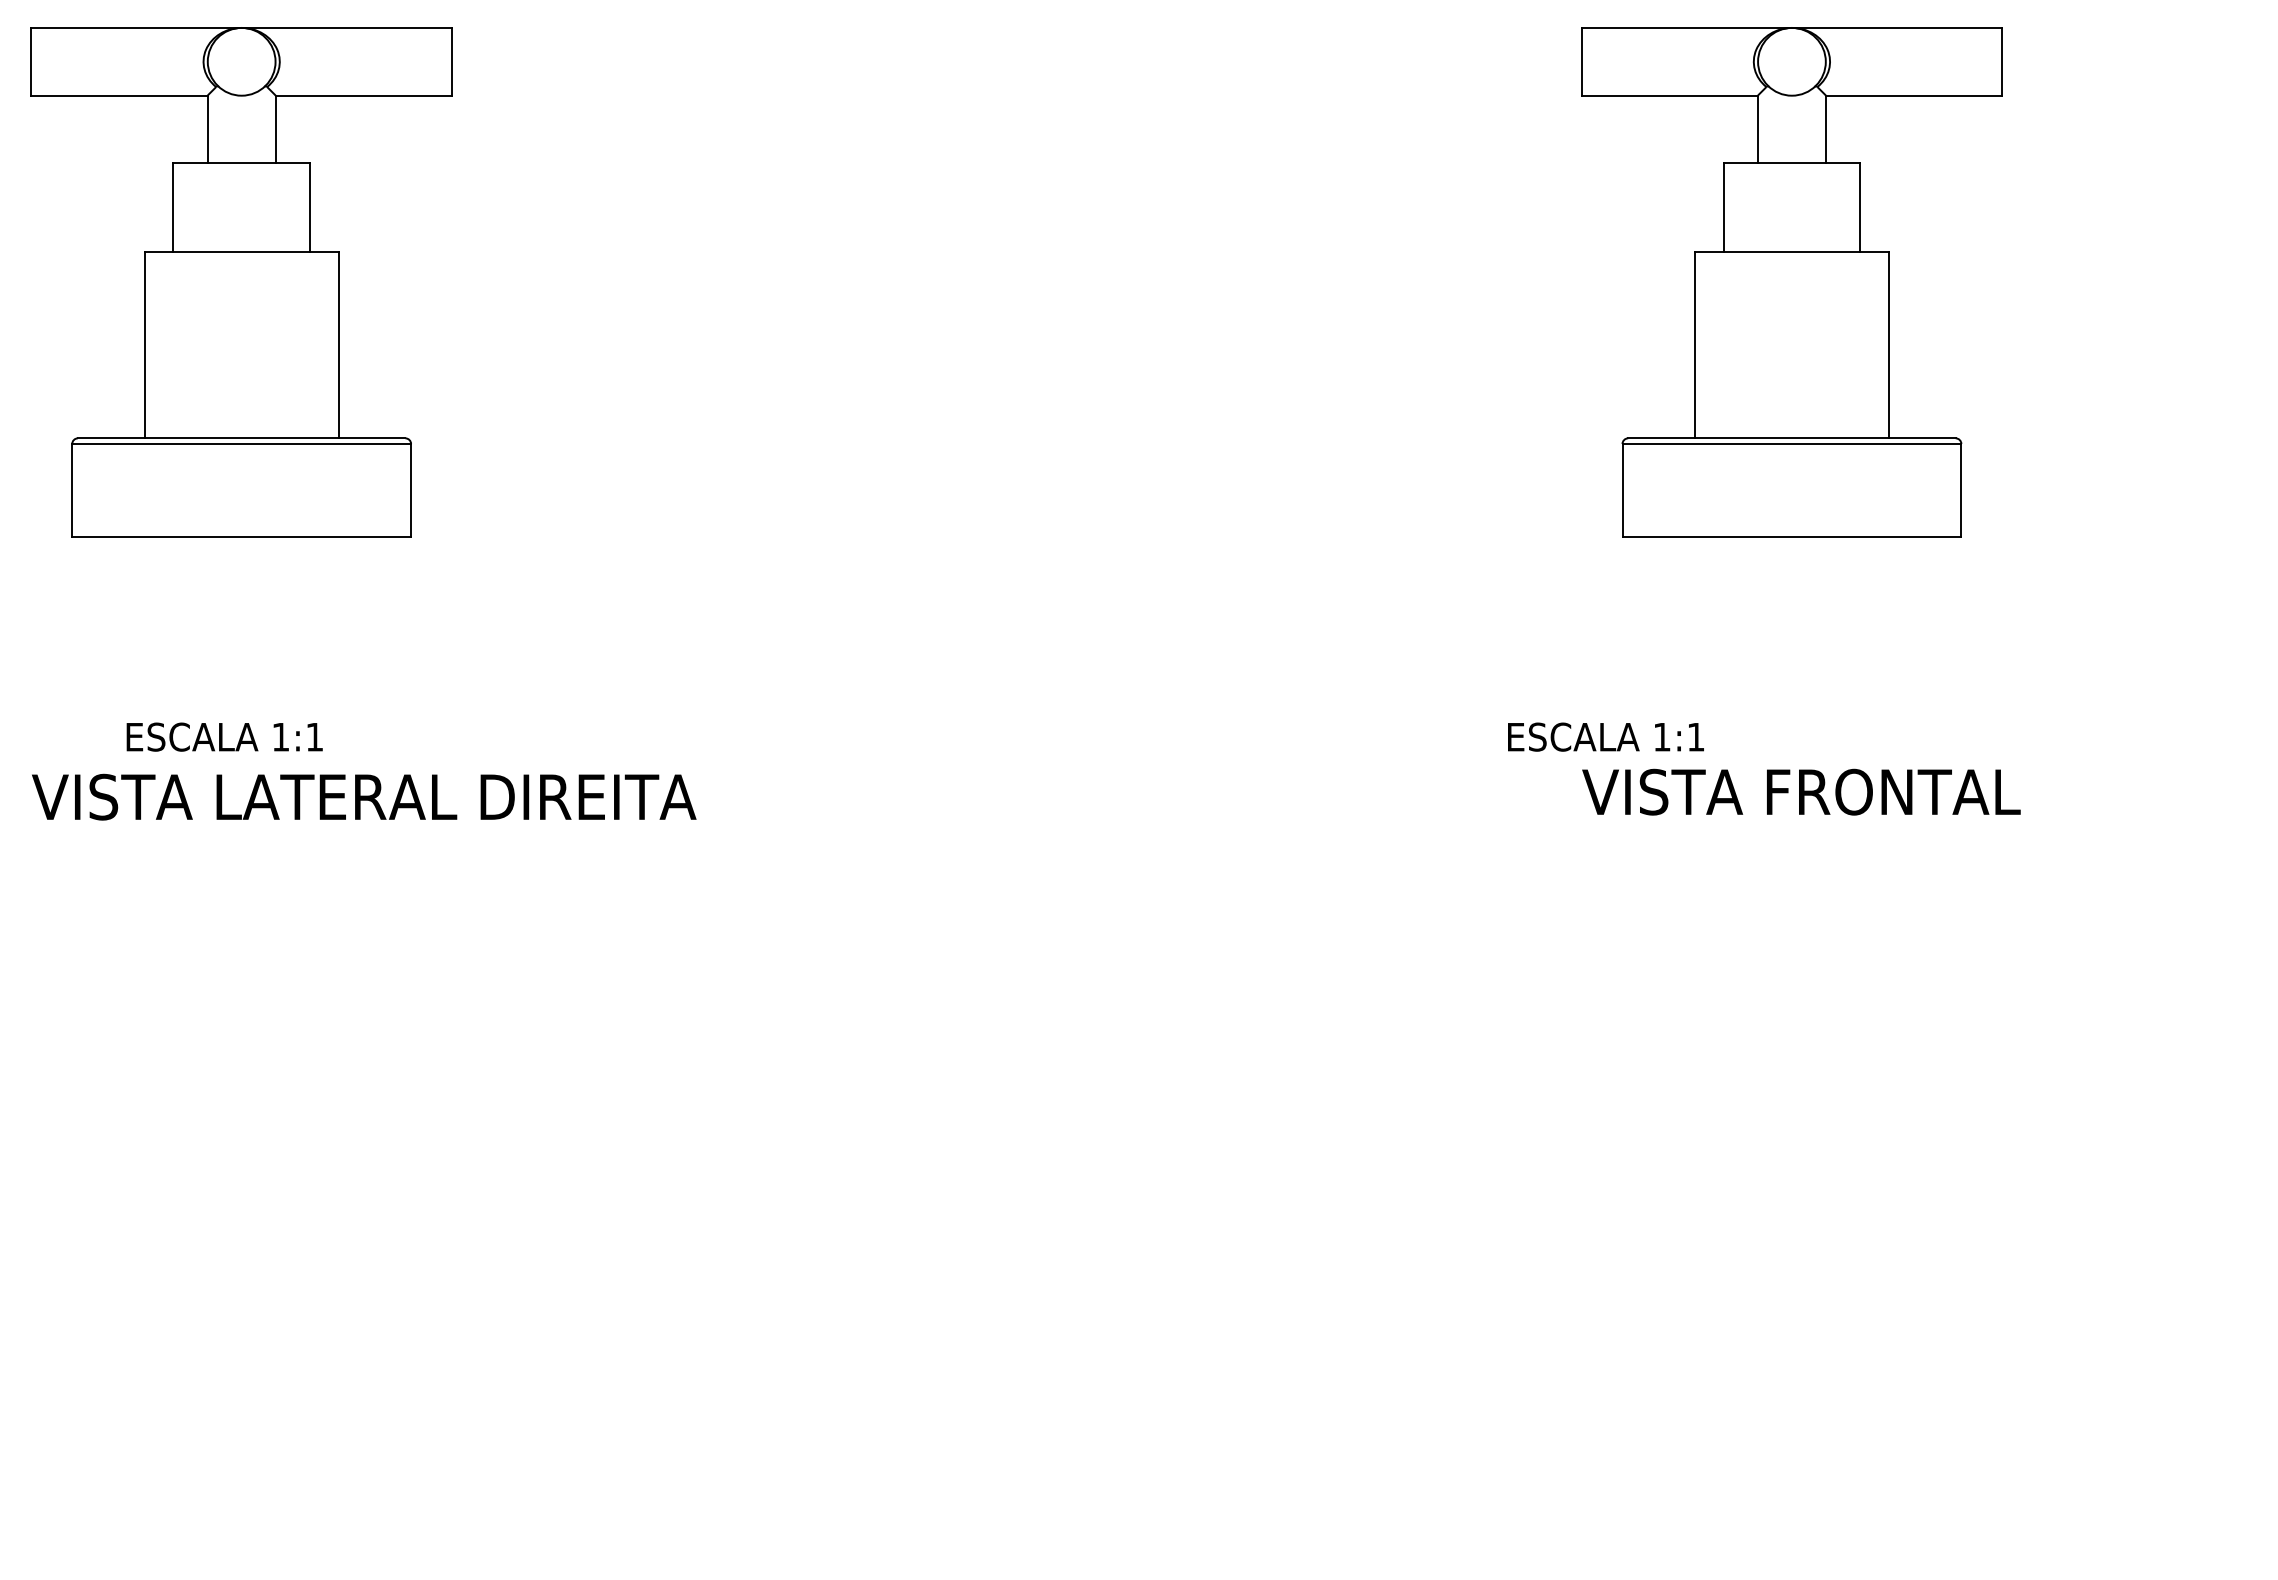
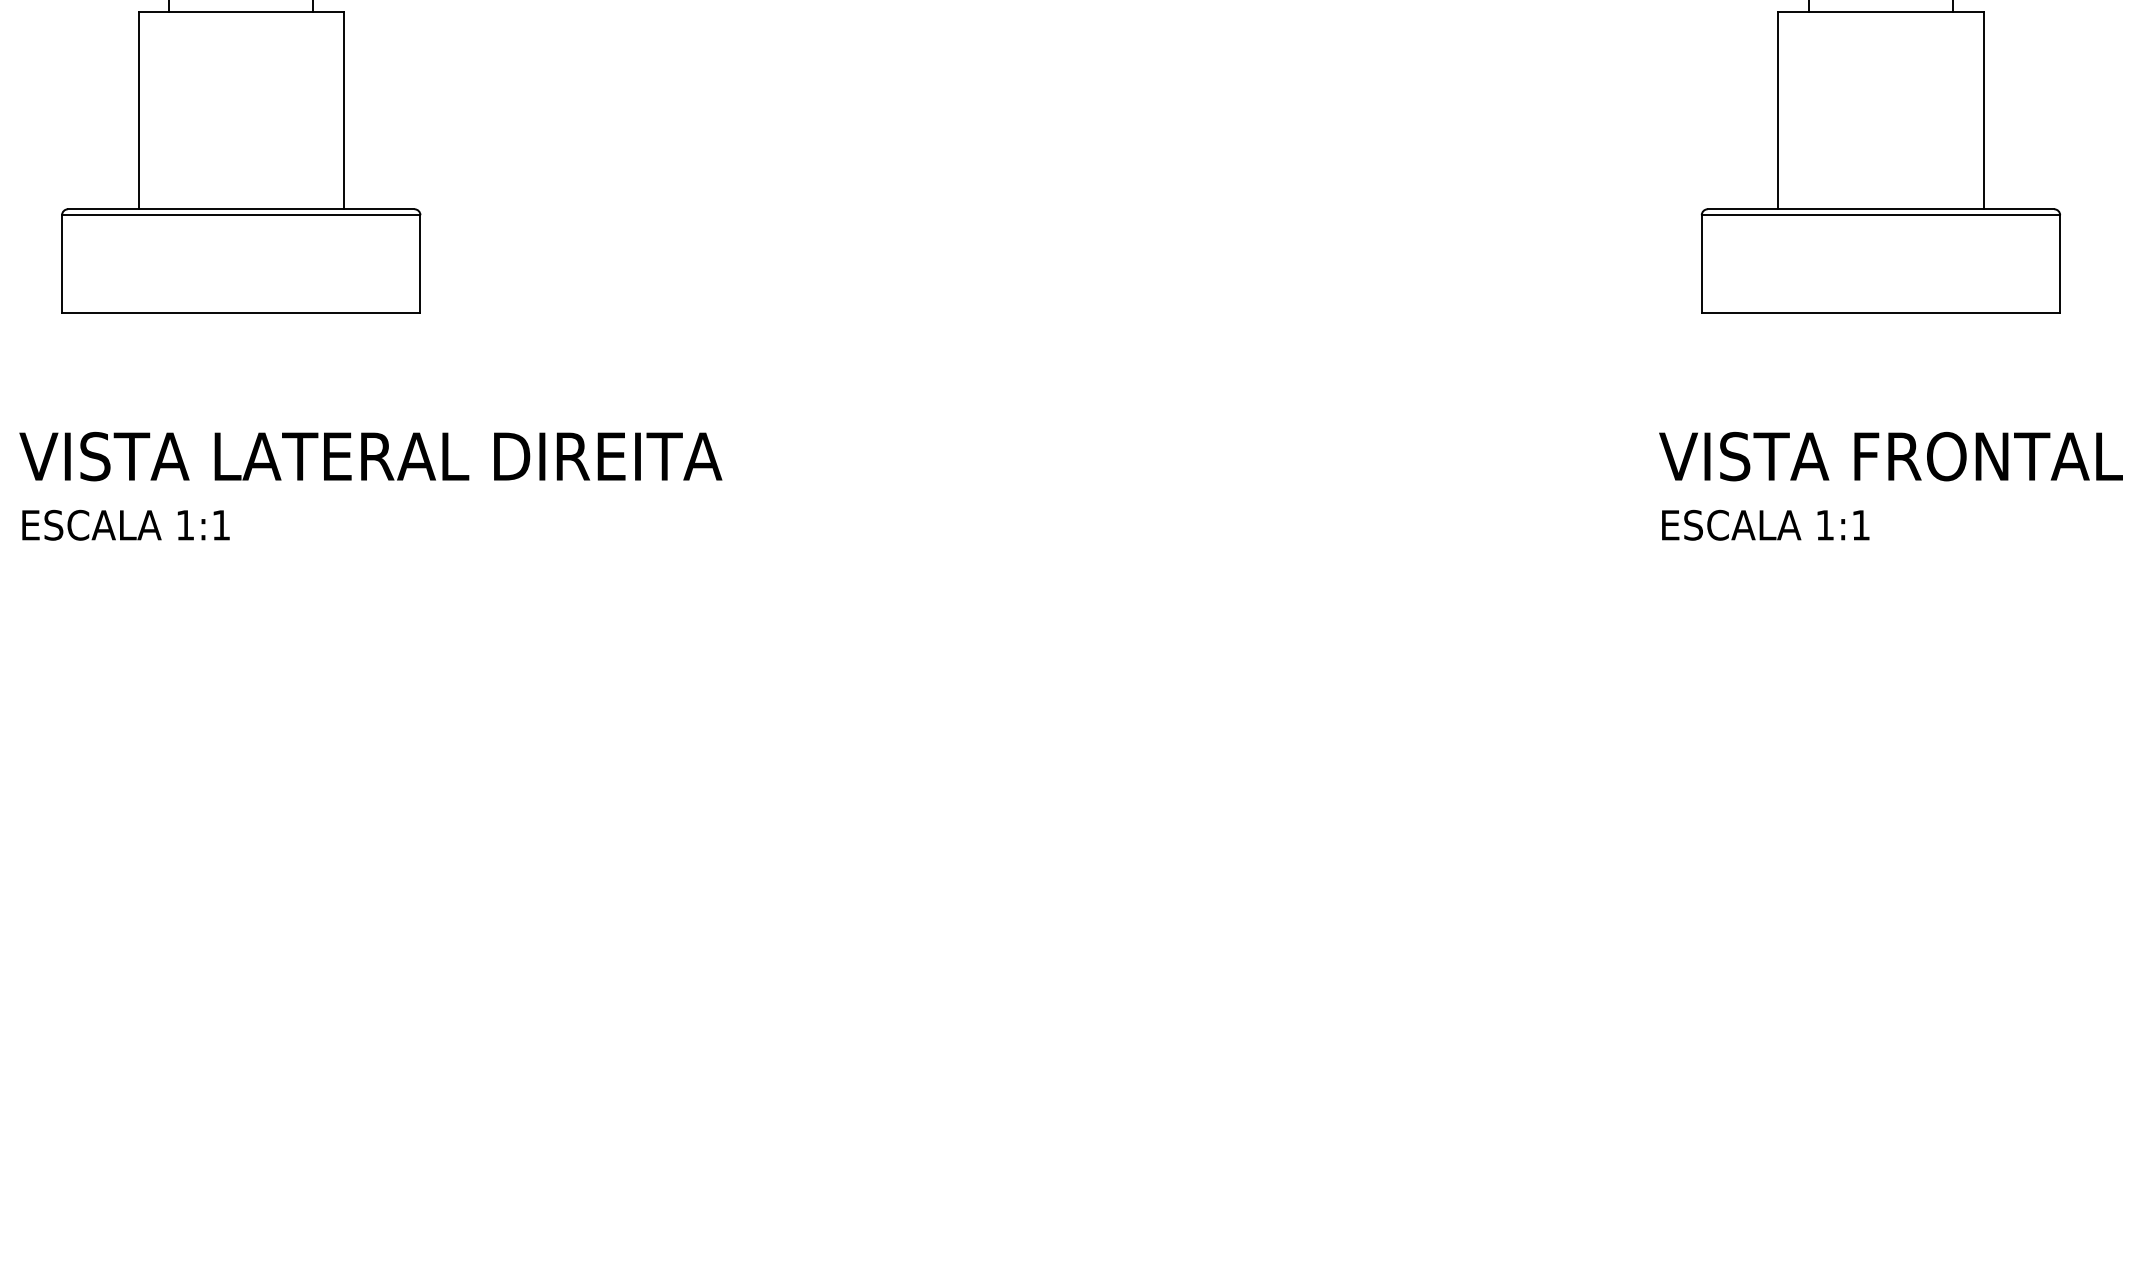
text: (224, 736) -> (125, 524), moved
text: (1605, 736) -> (1765, 524), moved
text: (1801, 791) -> (1891, 455), moved
text: (364, 796) -> (371, 455), moved

